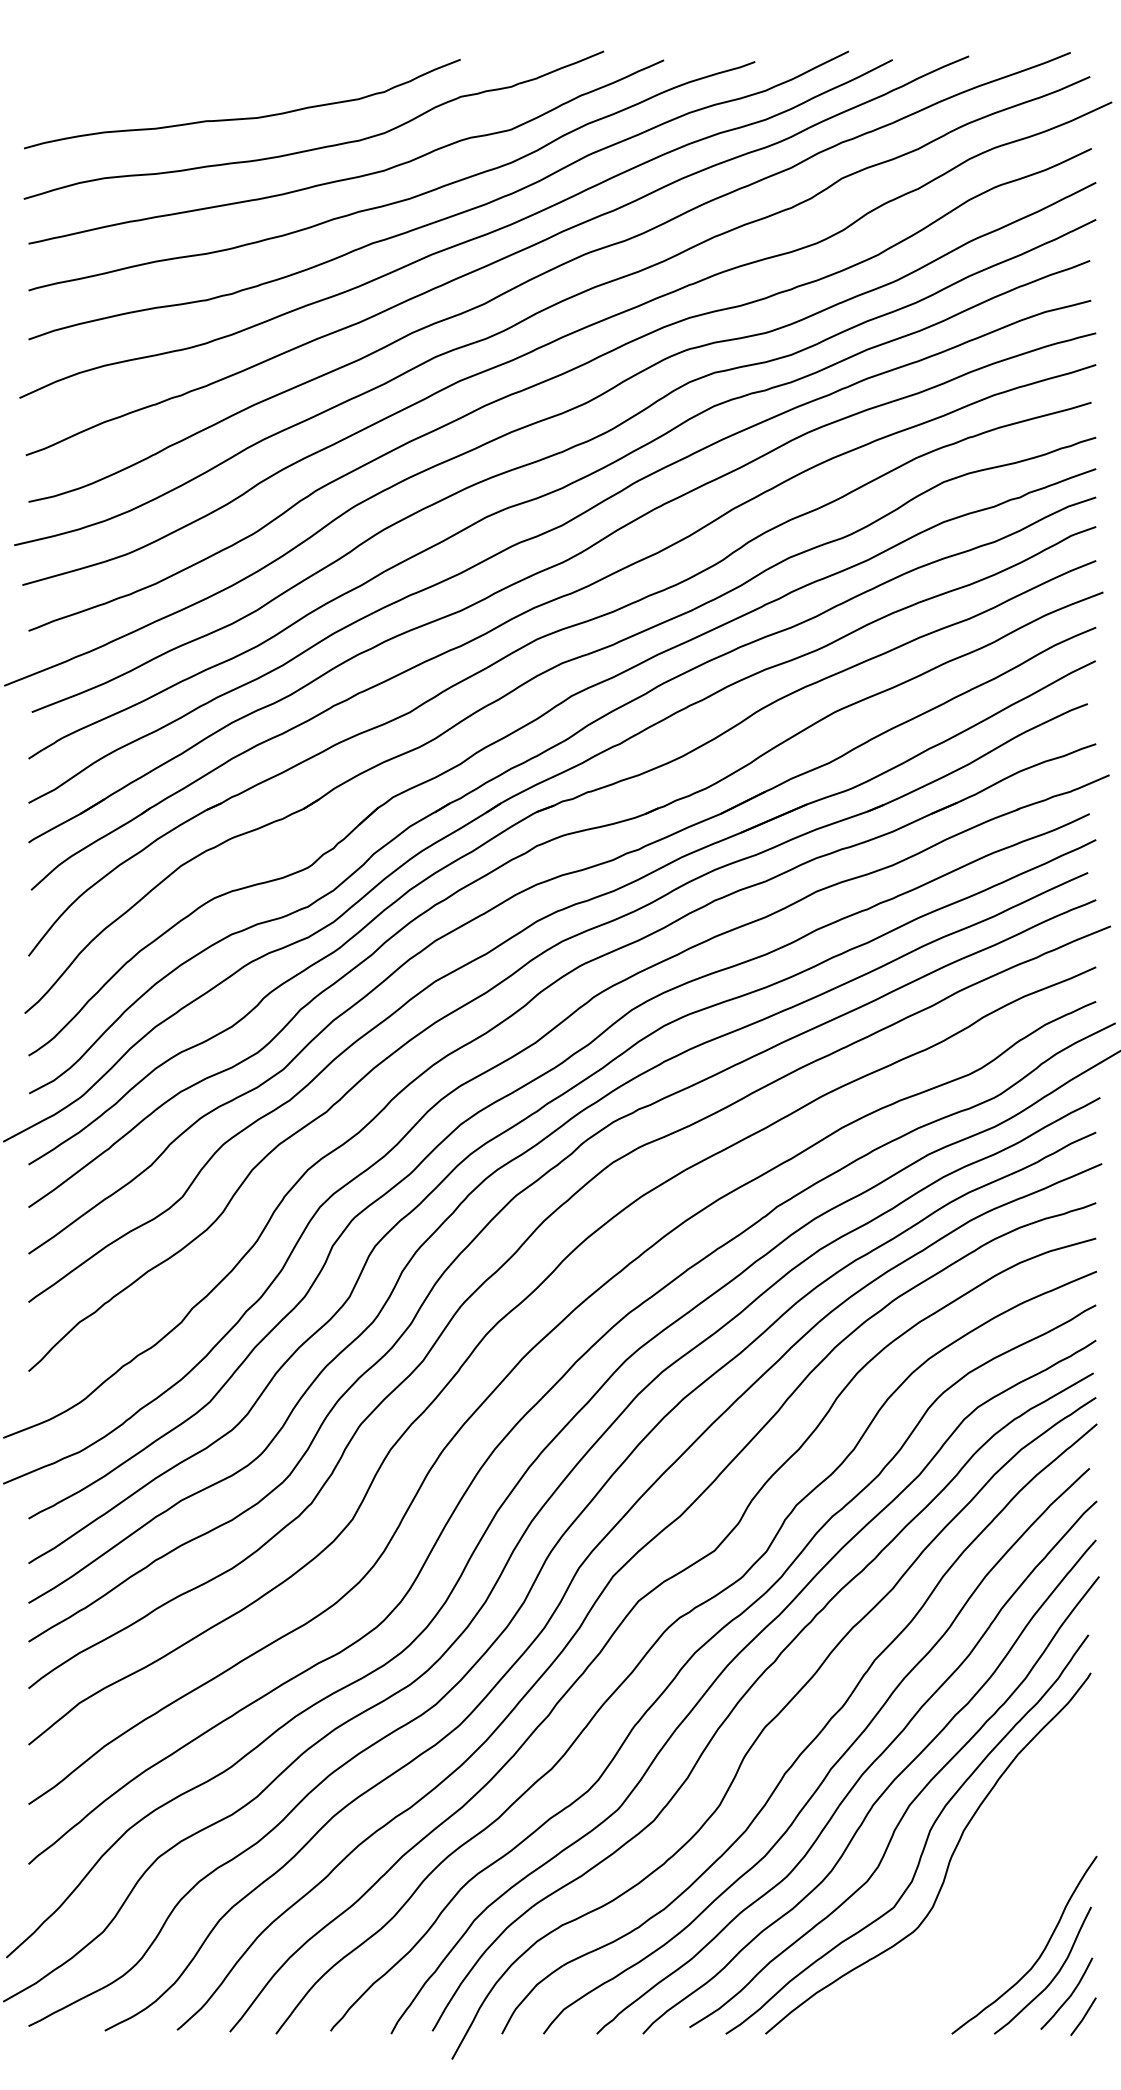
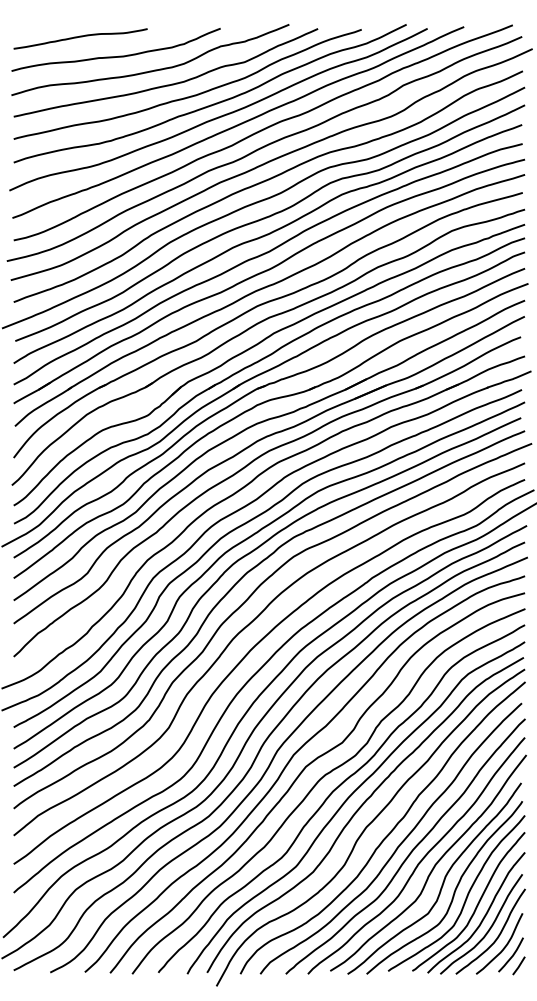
curve: (167, 78) -> (80, 37), added
part: (971, 1876) -> (465, 898), added

